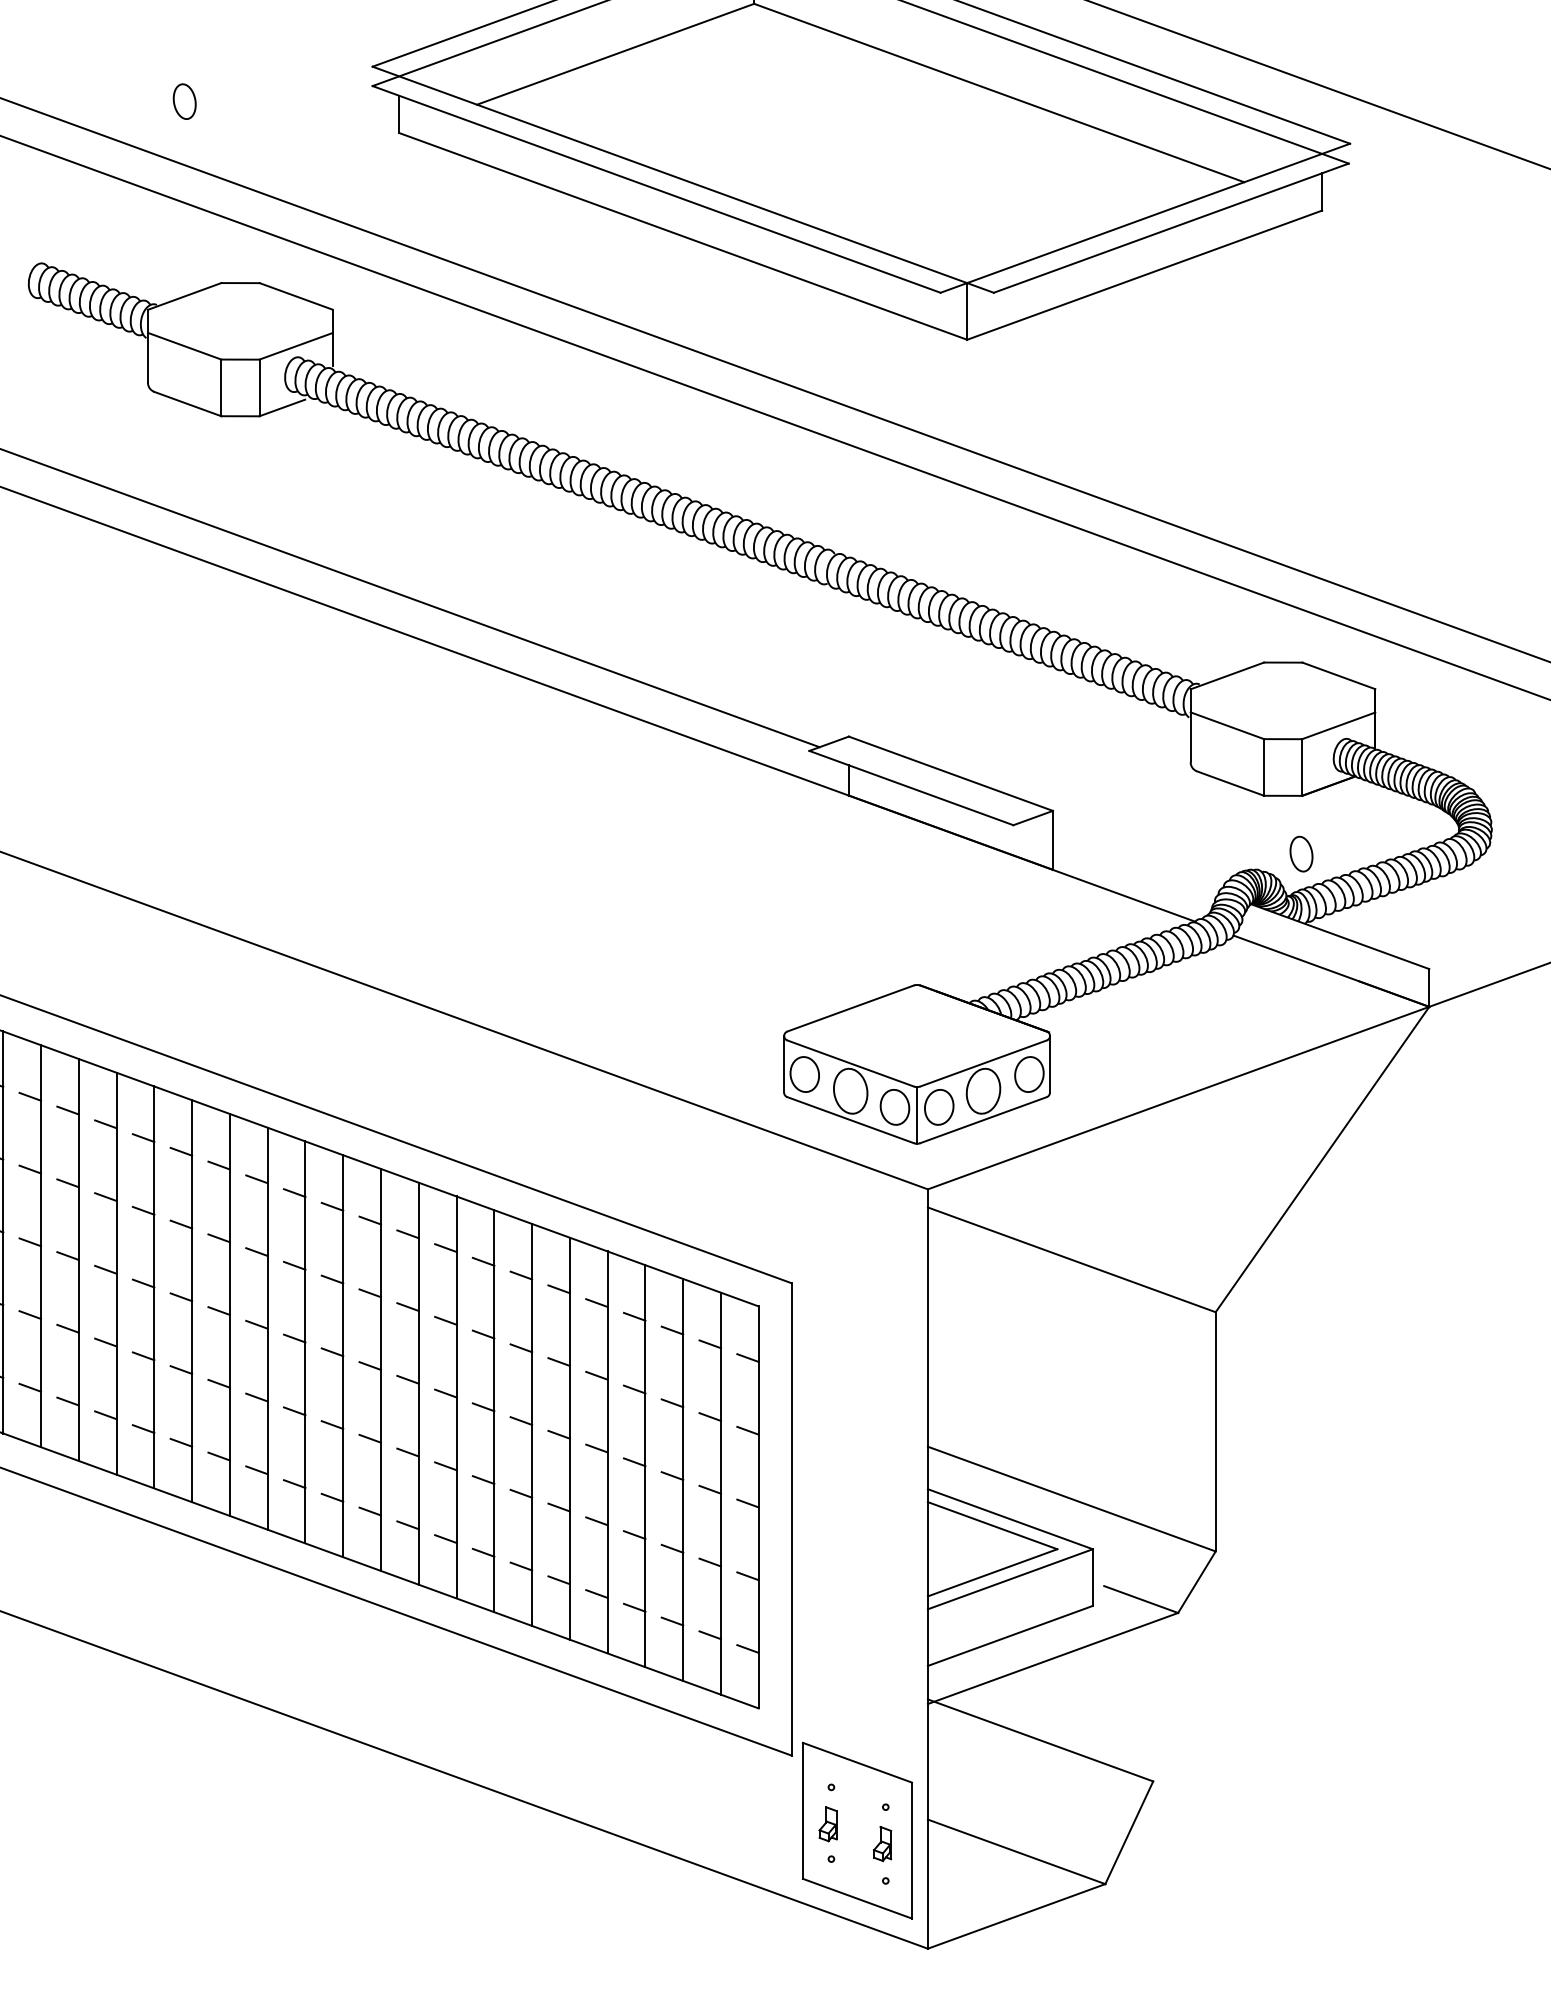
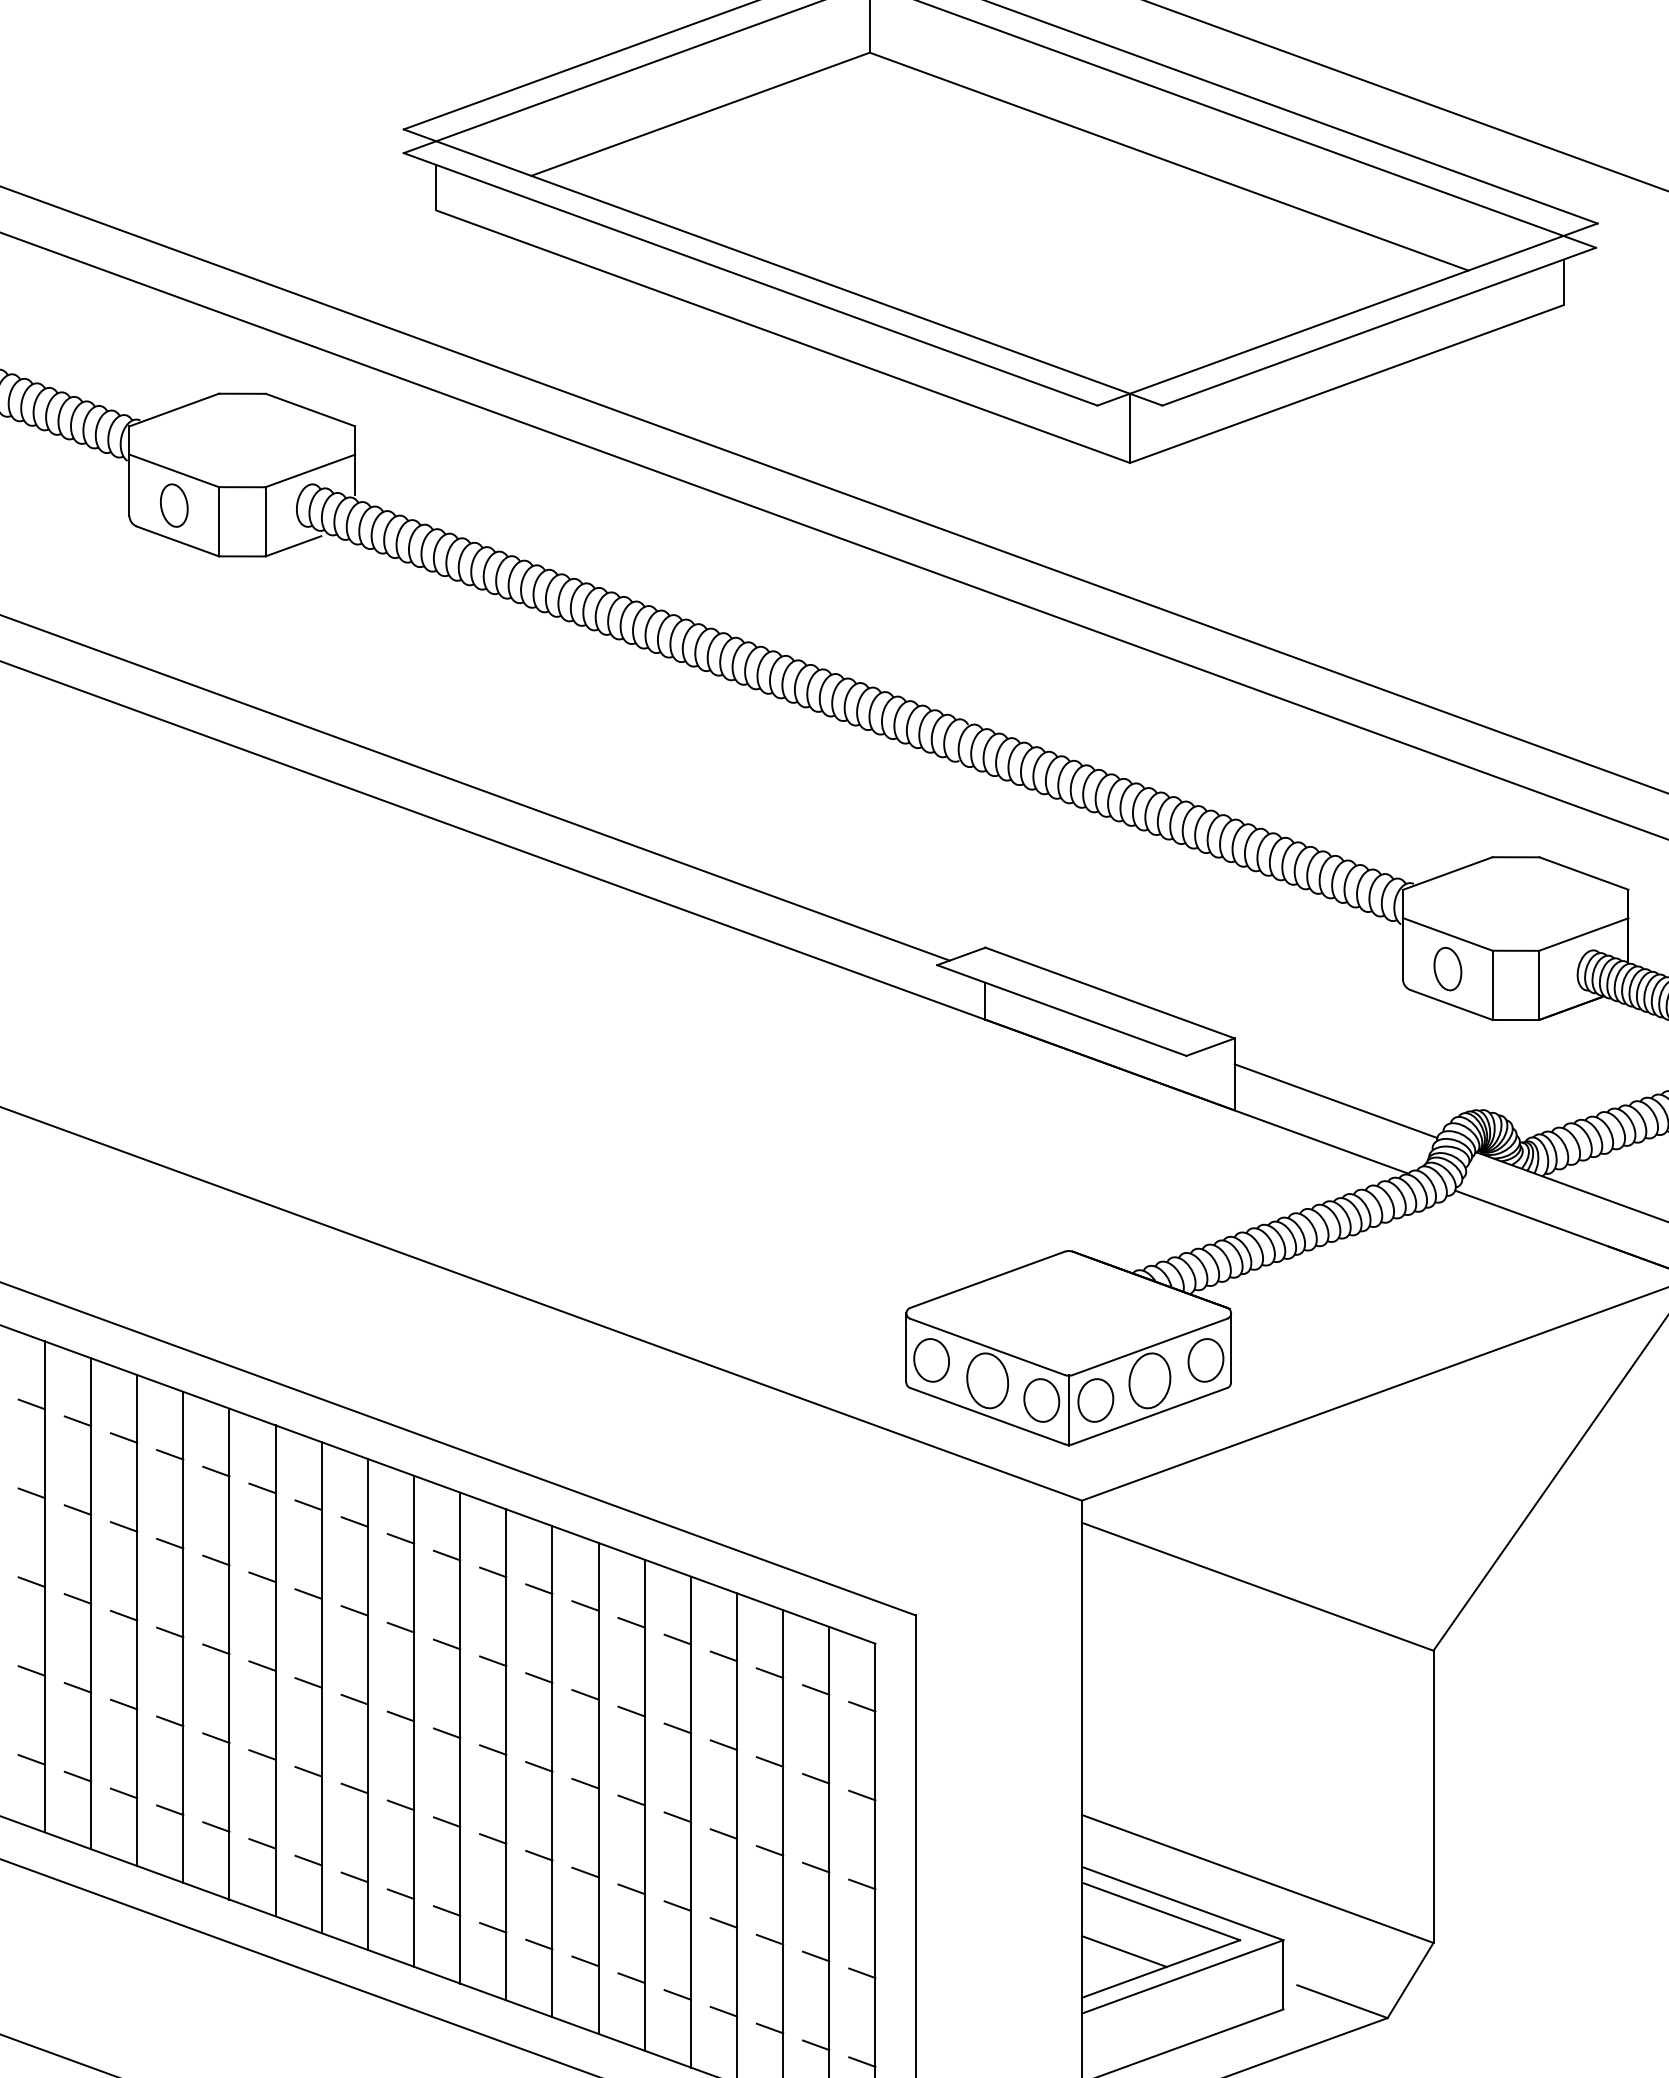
part: (184, 101) -> (173, 505), moved
part: (1301, 853) -> (1447, 968), moved
line: (1135, 862) -> (1335, 1101), added
line: (962, 1558) -> (1124, 1951), added

